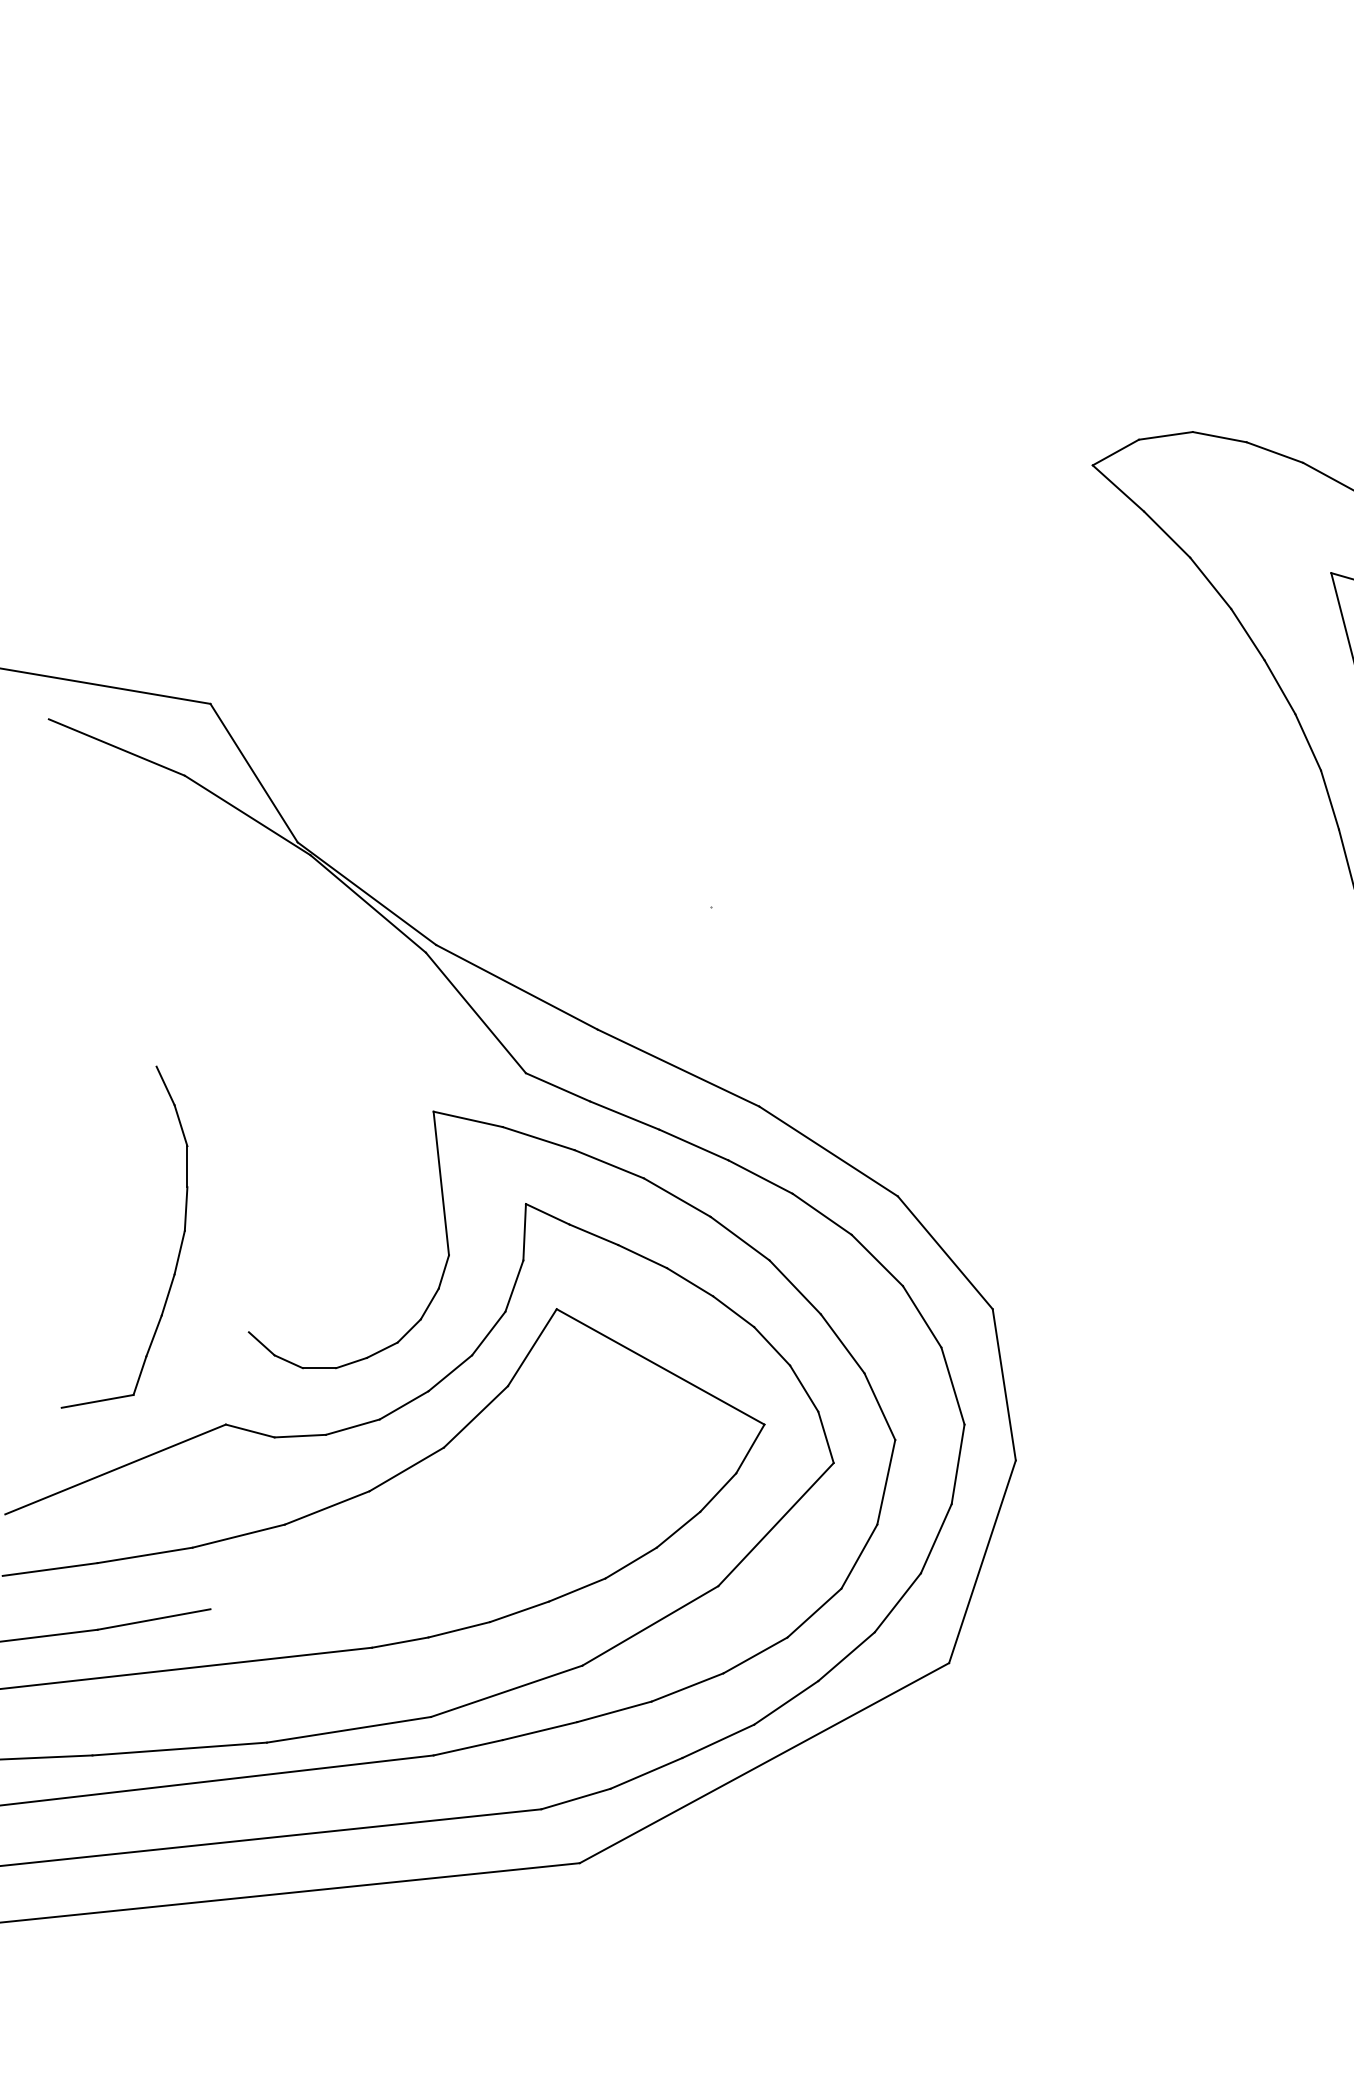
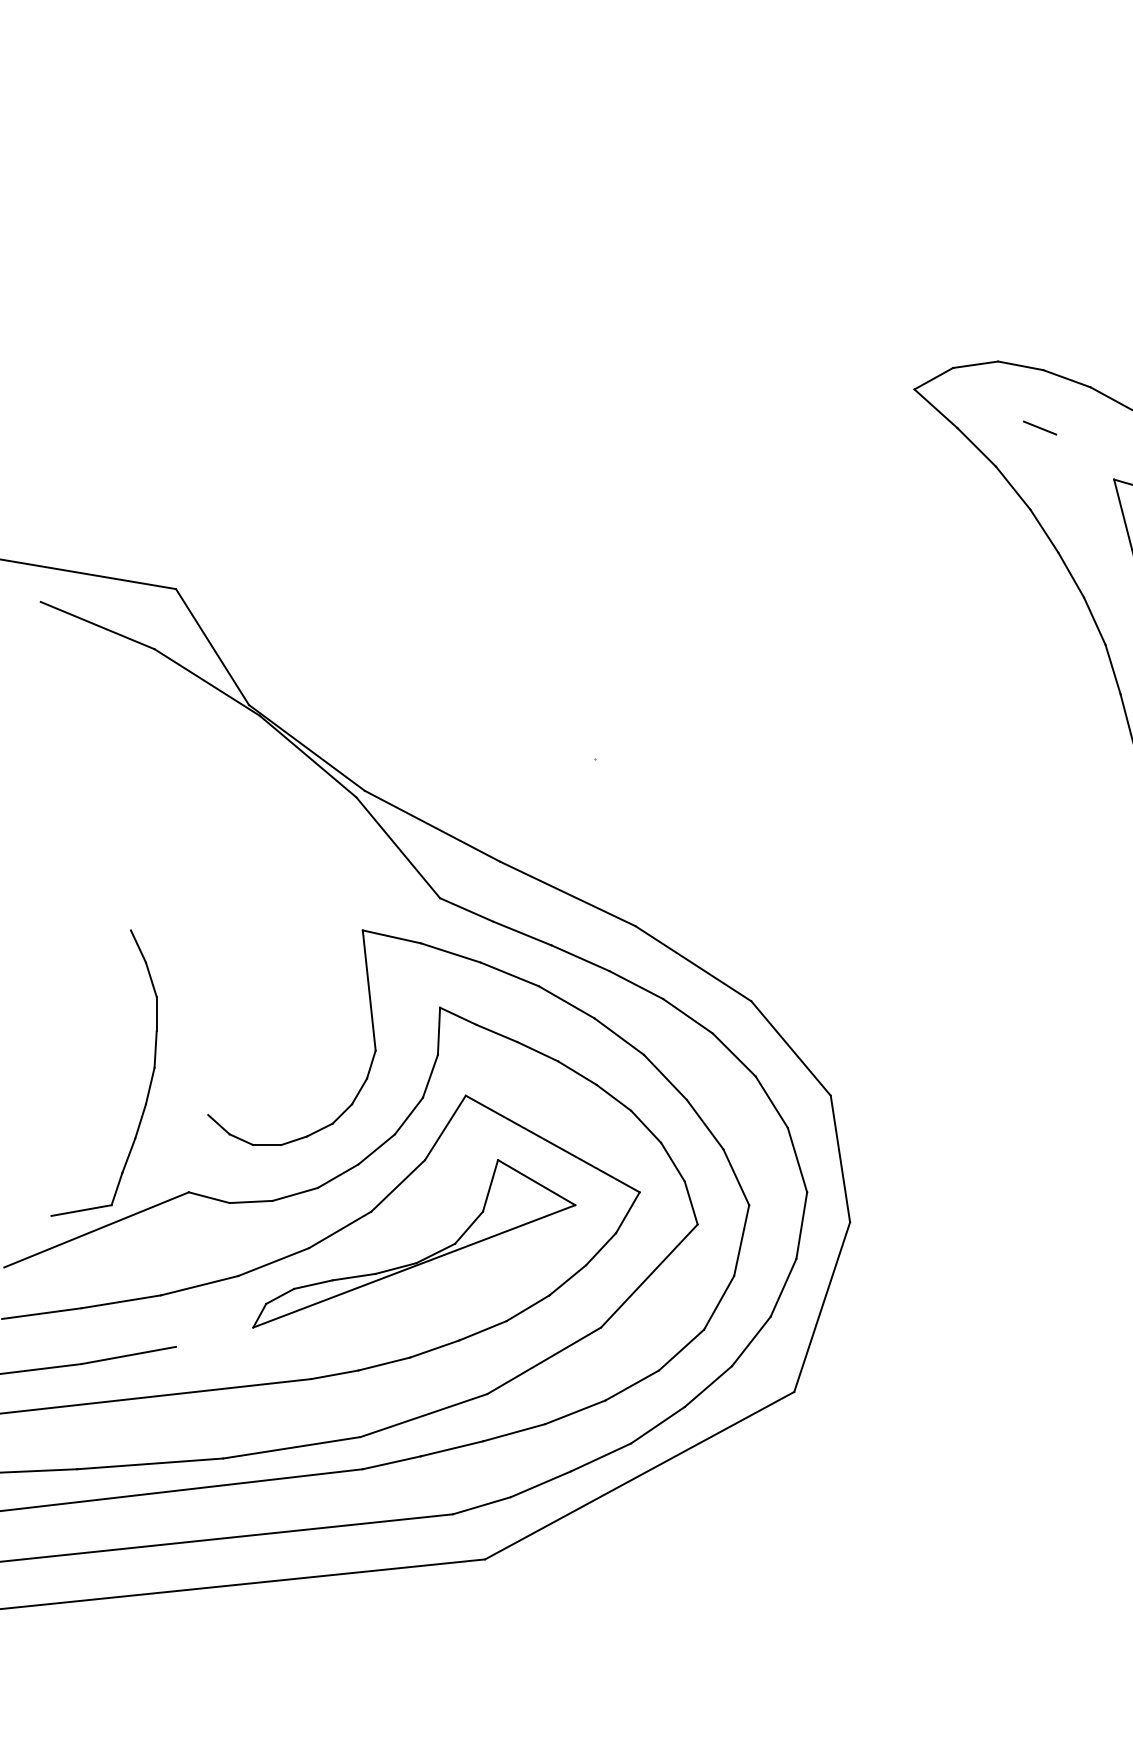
line: (1242, 511) -> (1039, 428), added
part: (179, 1248) -> (150, 1082), moved
part: (504, 1504) -> (422, 1259), added

